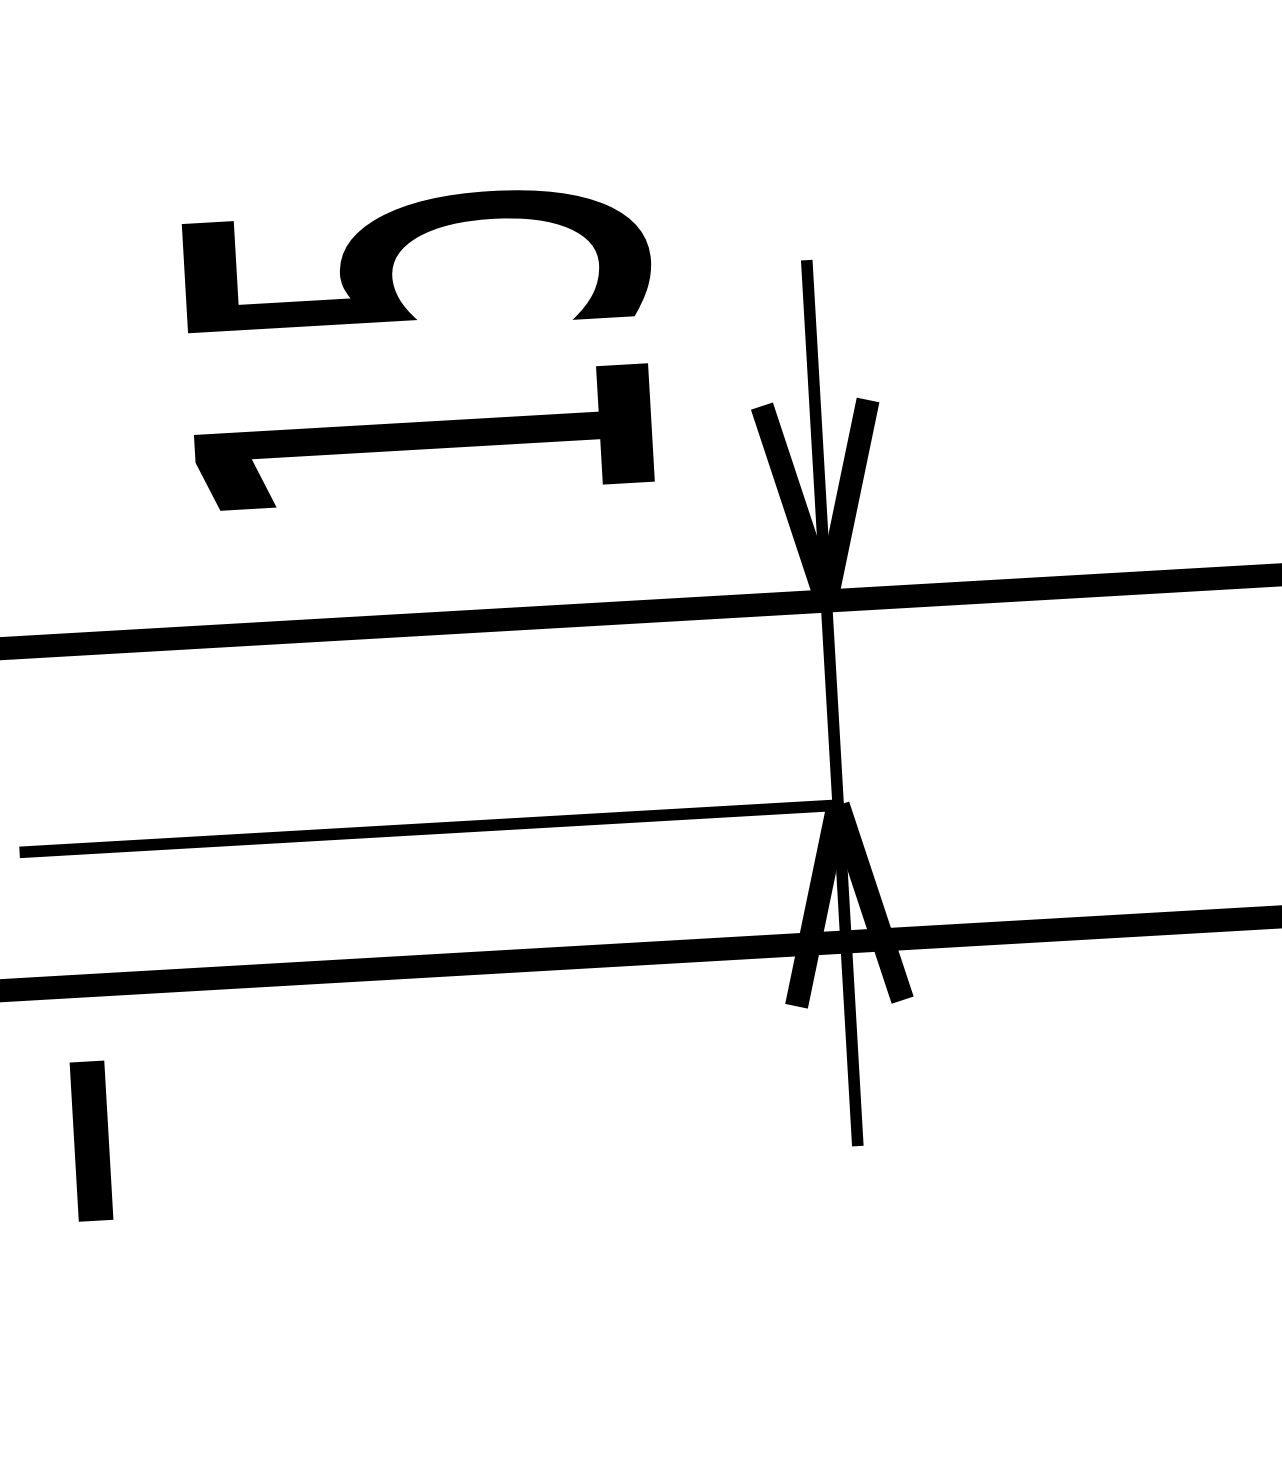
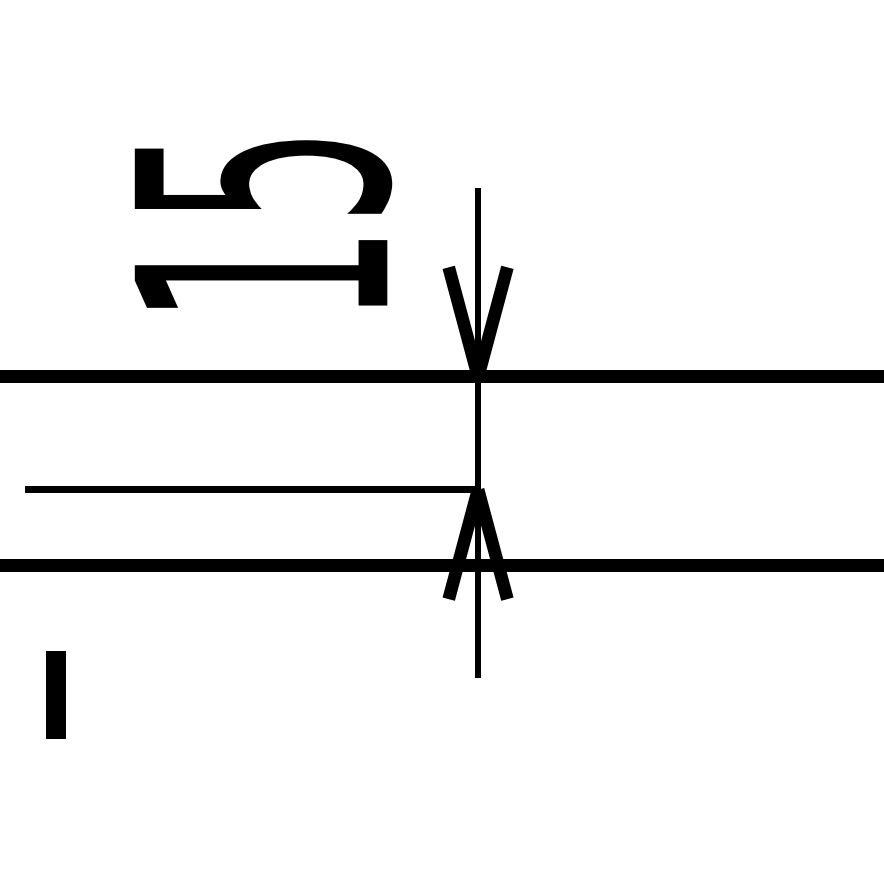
line: (90, 1140) -> (55, 694), moved

